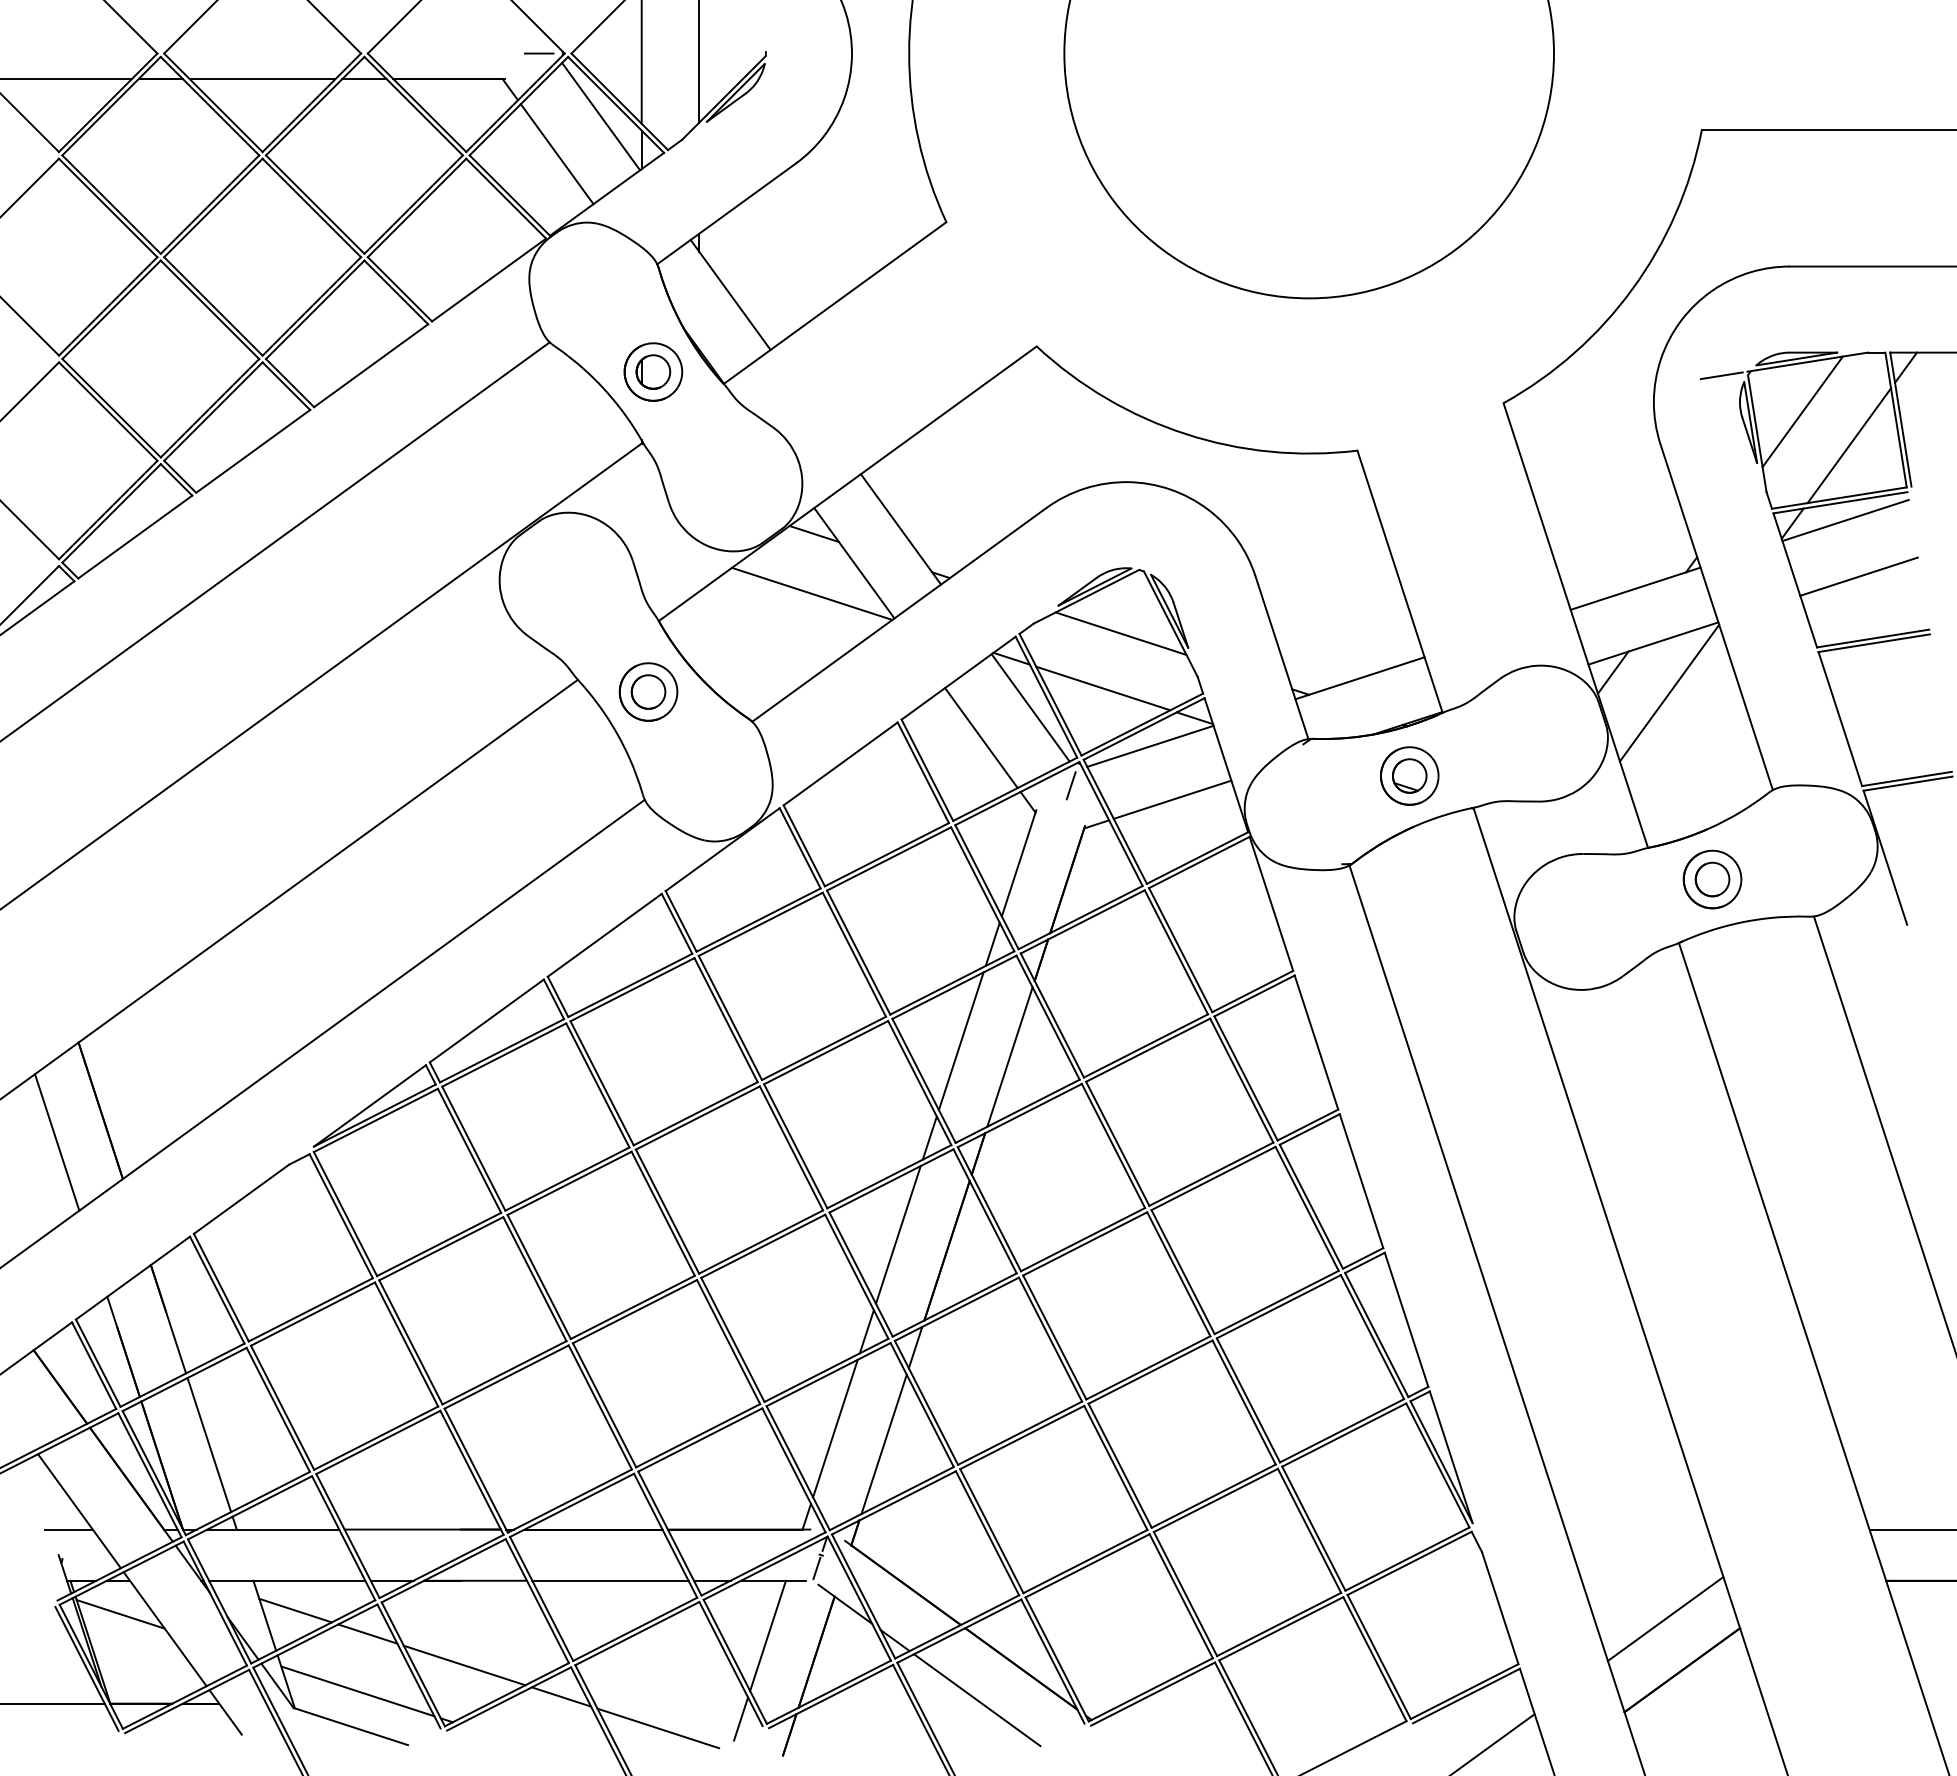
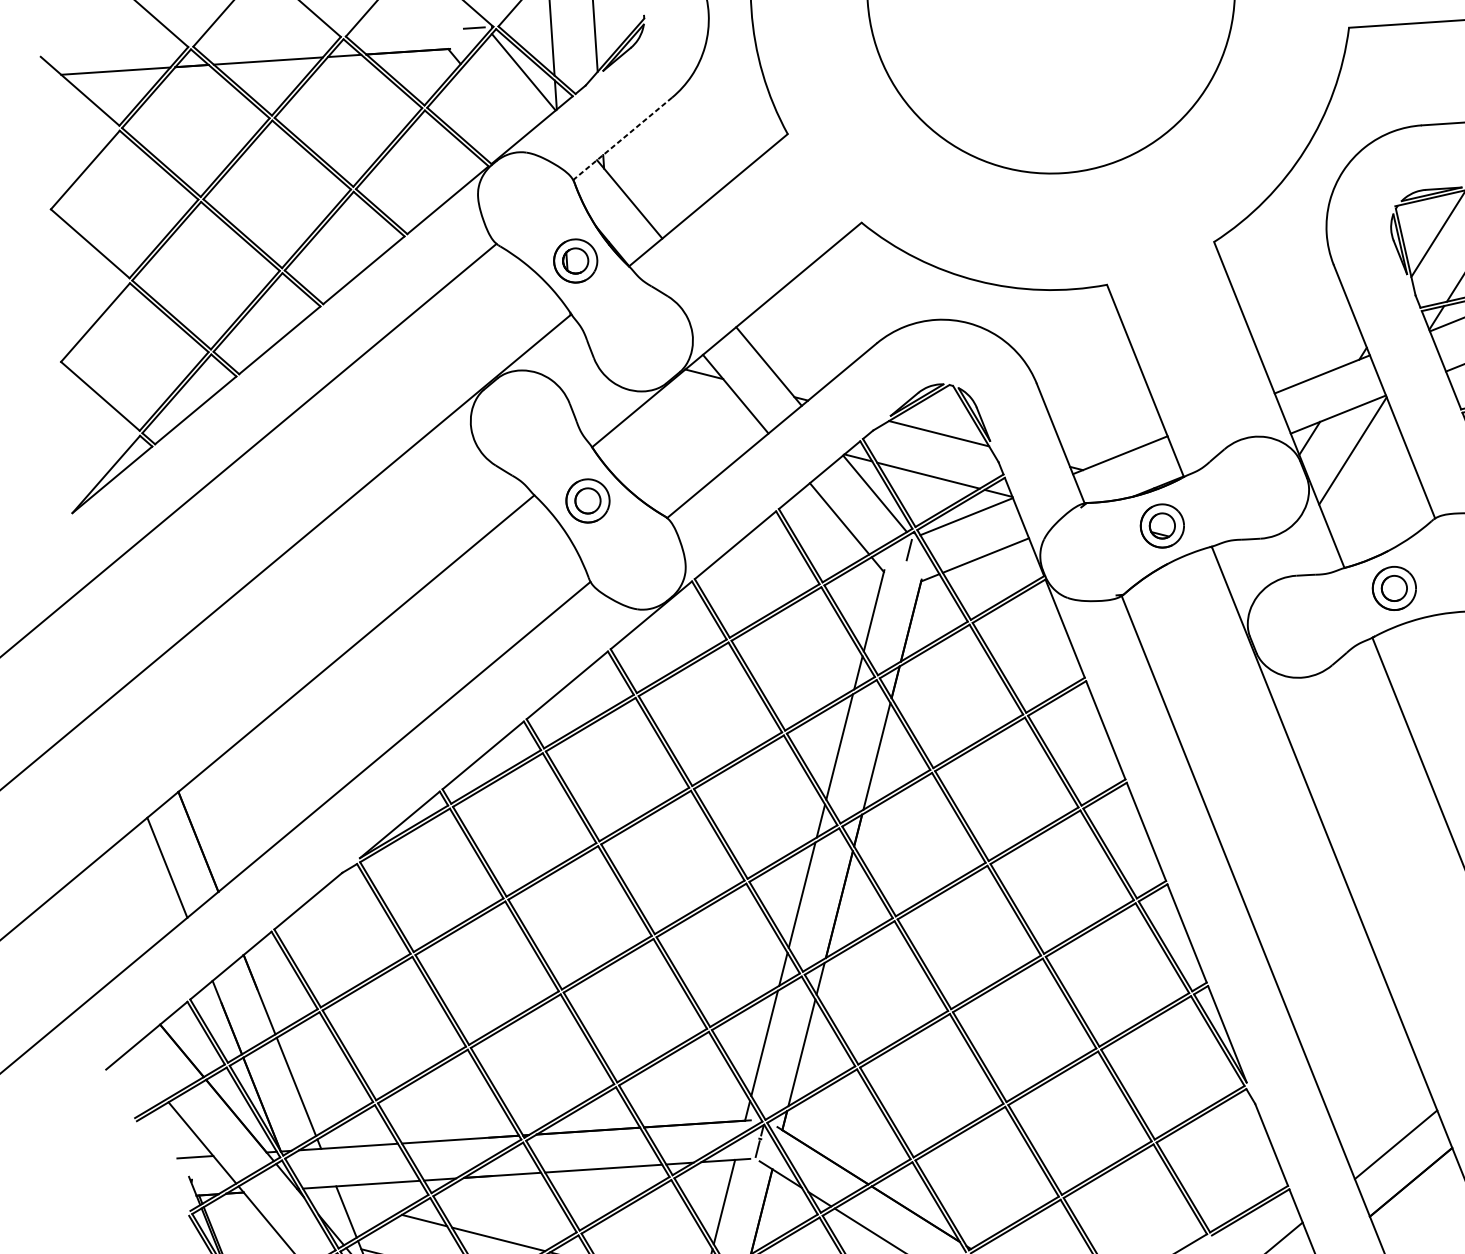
line: (556, 154) -> (492, 102), removed
line: (726, 213) -> (622, 138), solid -> dashed
line: (1721, 375) -> (1376, 210), removed
line: (811, 593) -> (705, 419), removed
line: (295, 1610) -> (369, 1206), removed
line: (120, 1614) -> (238, 1218), removed

